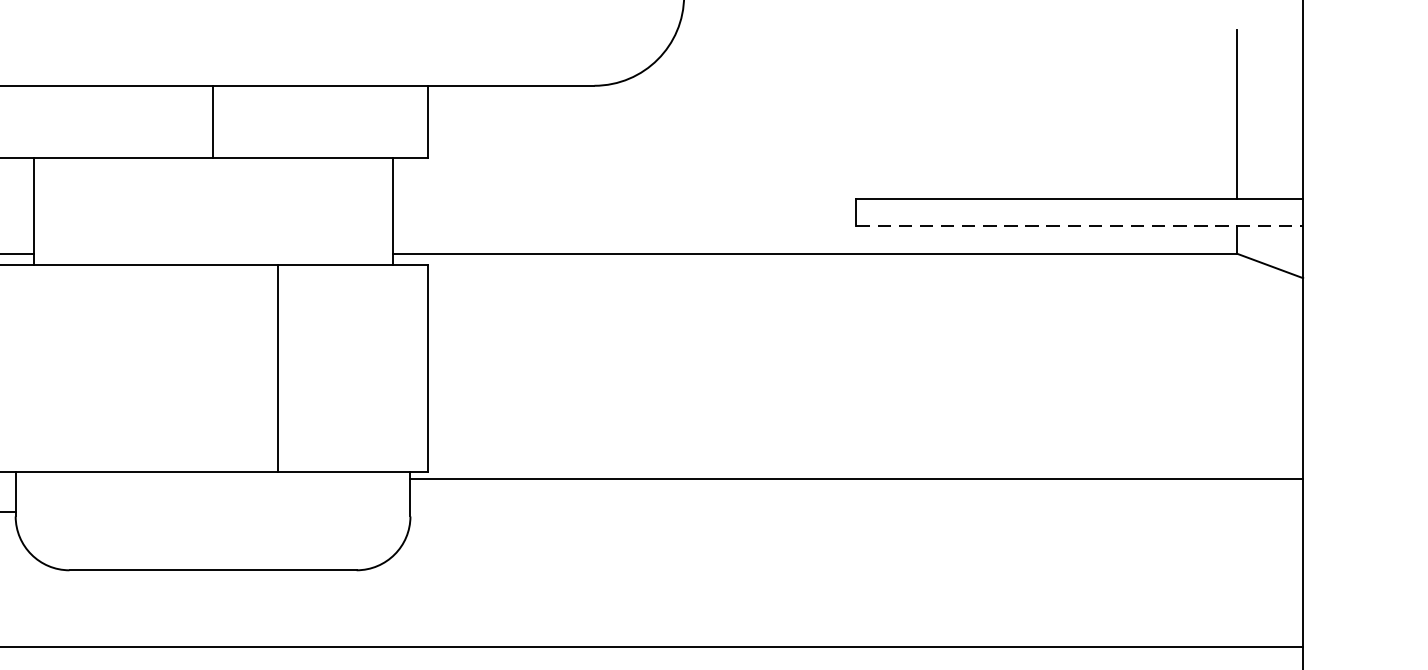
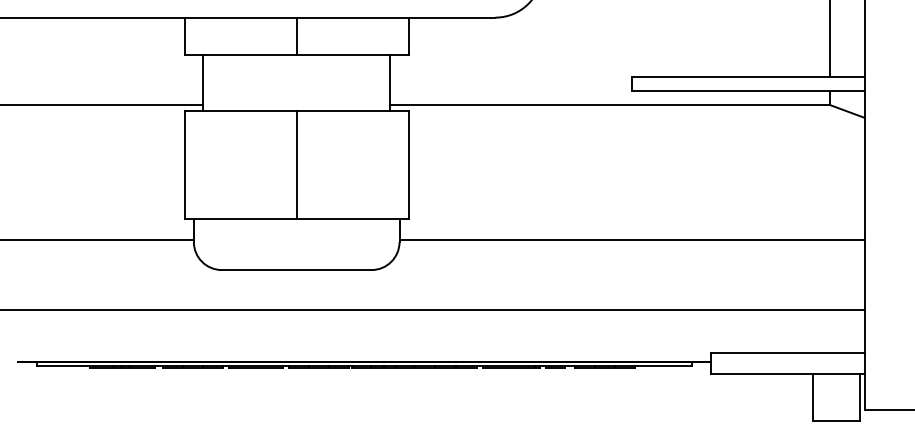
line: (1080, 225) -> (748, 90), dashed -> solid
line: (277, 367) -> (296, 164), moved
line: (855, 478) -> (631, 239), moved

